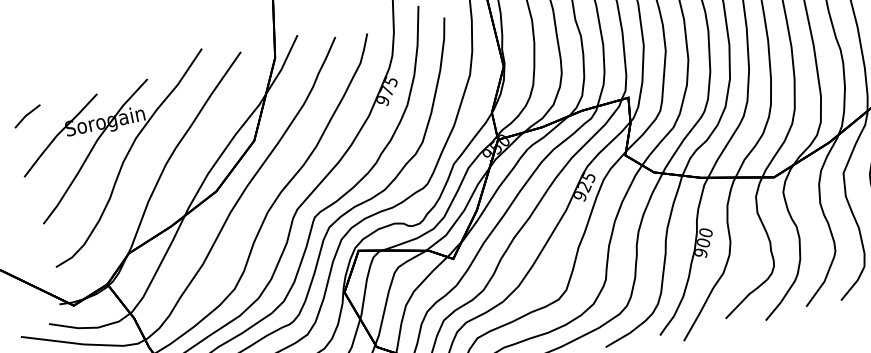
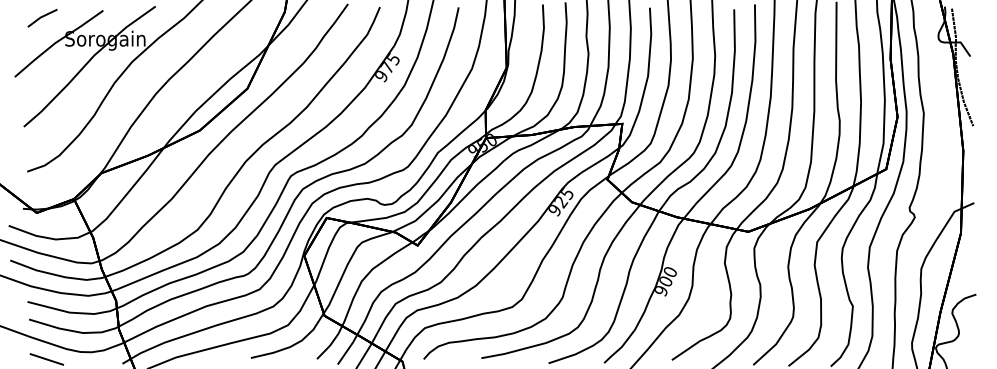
line: (27, 115) -> (42, 17), moved

